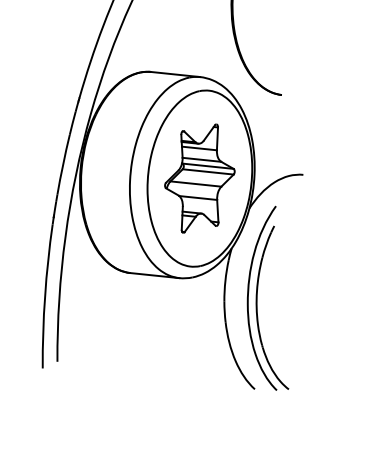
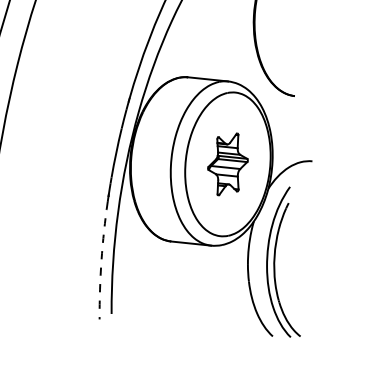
part: (199, 178) -> (227, 164), size x0.7
arc: (45, 296) -> (101, 260), solid -> dashed

